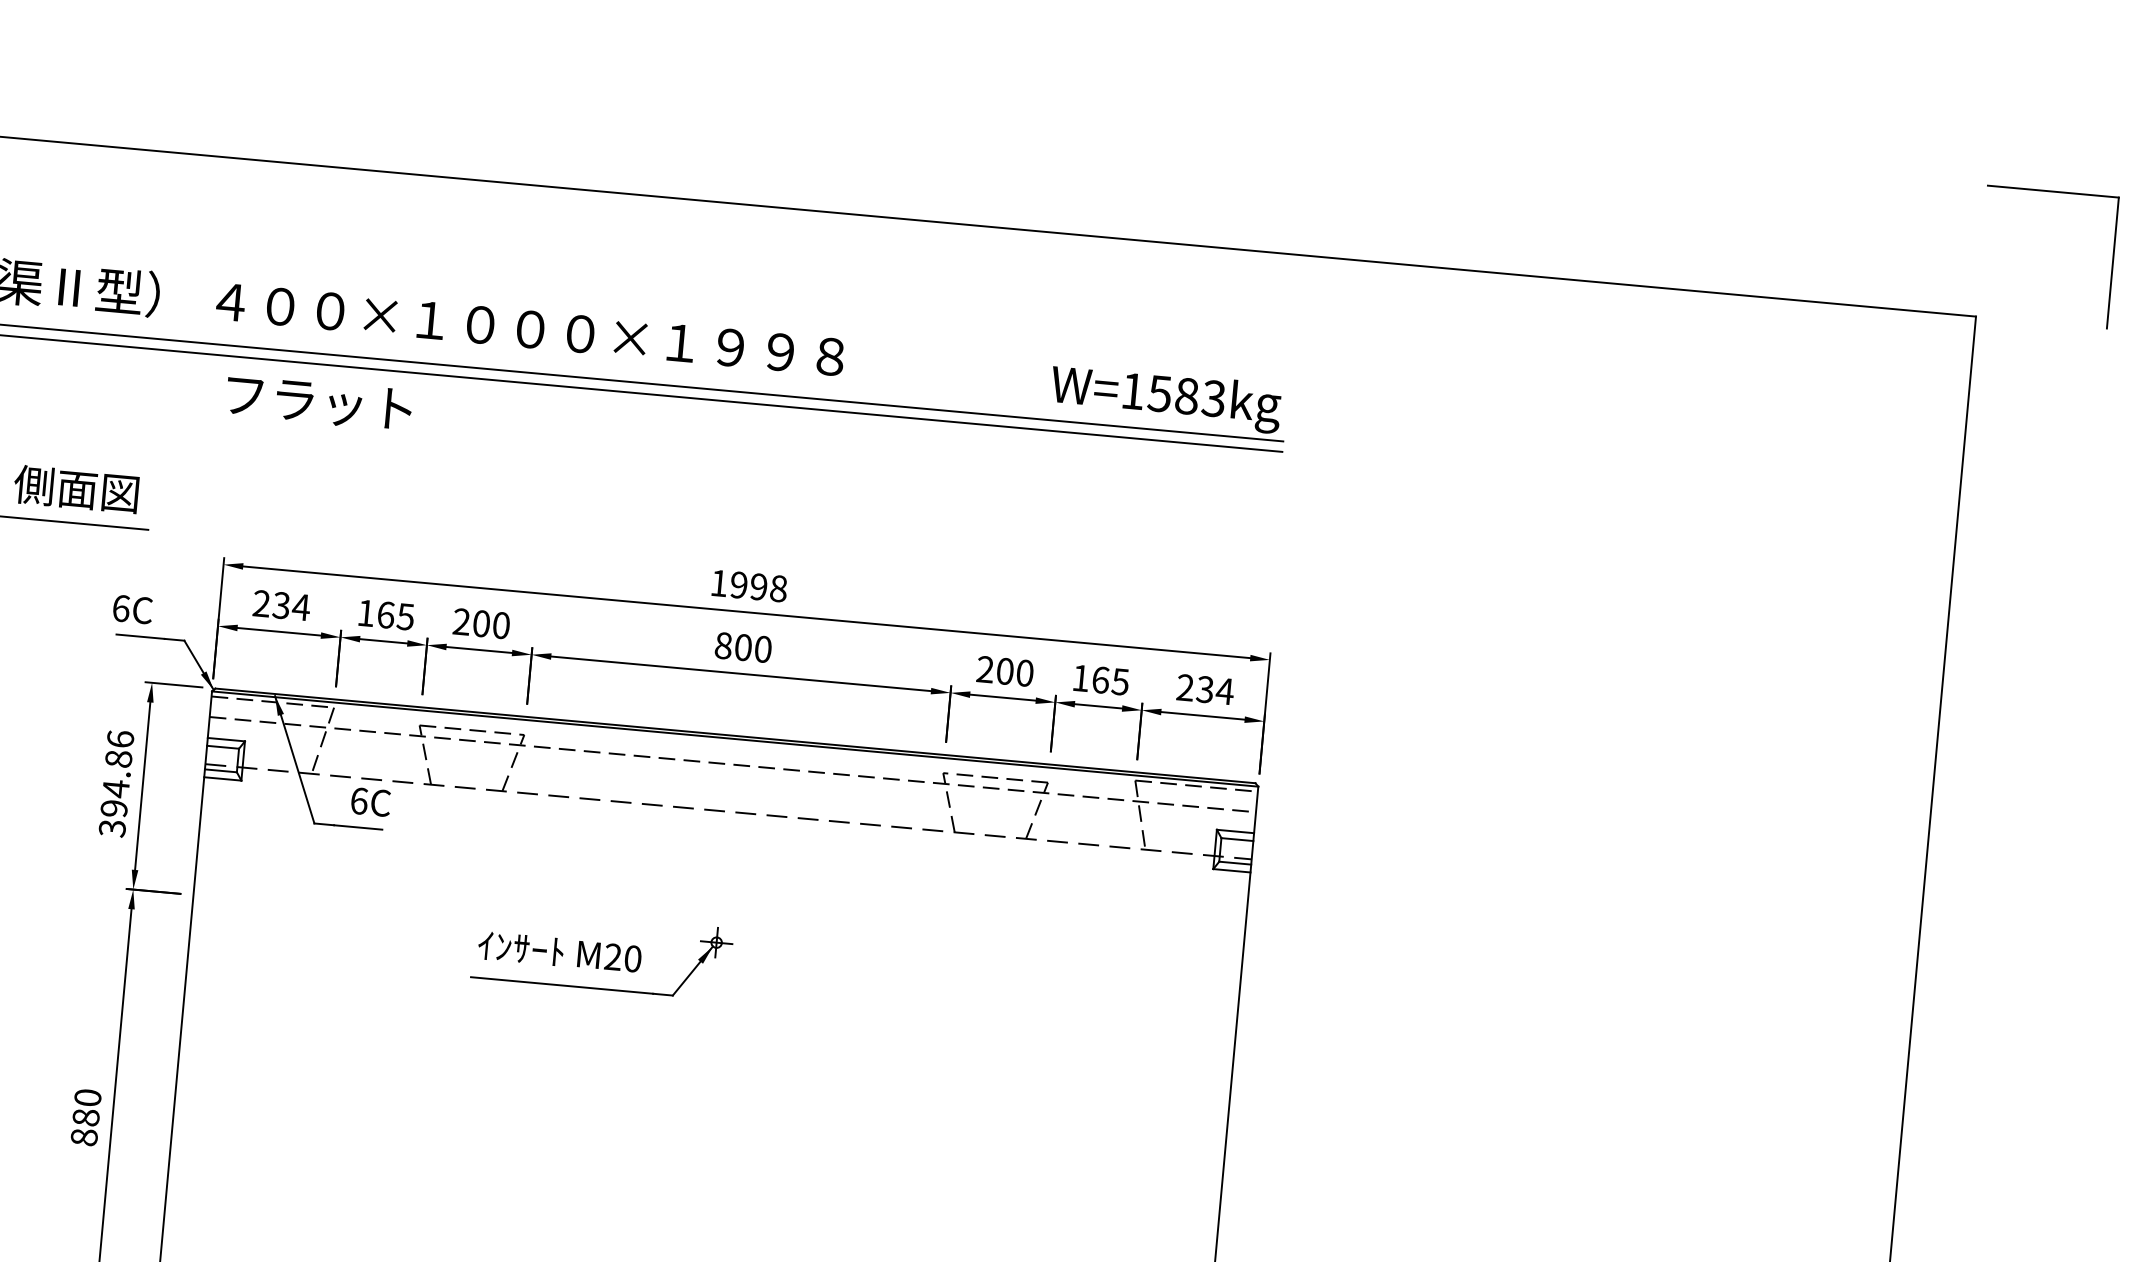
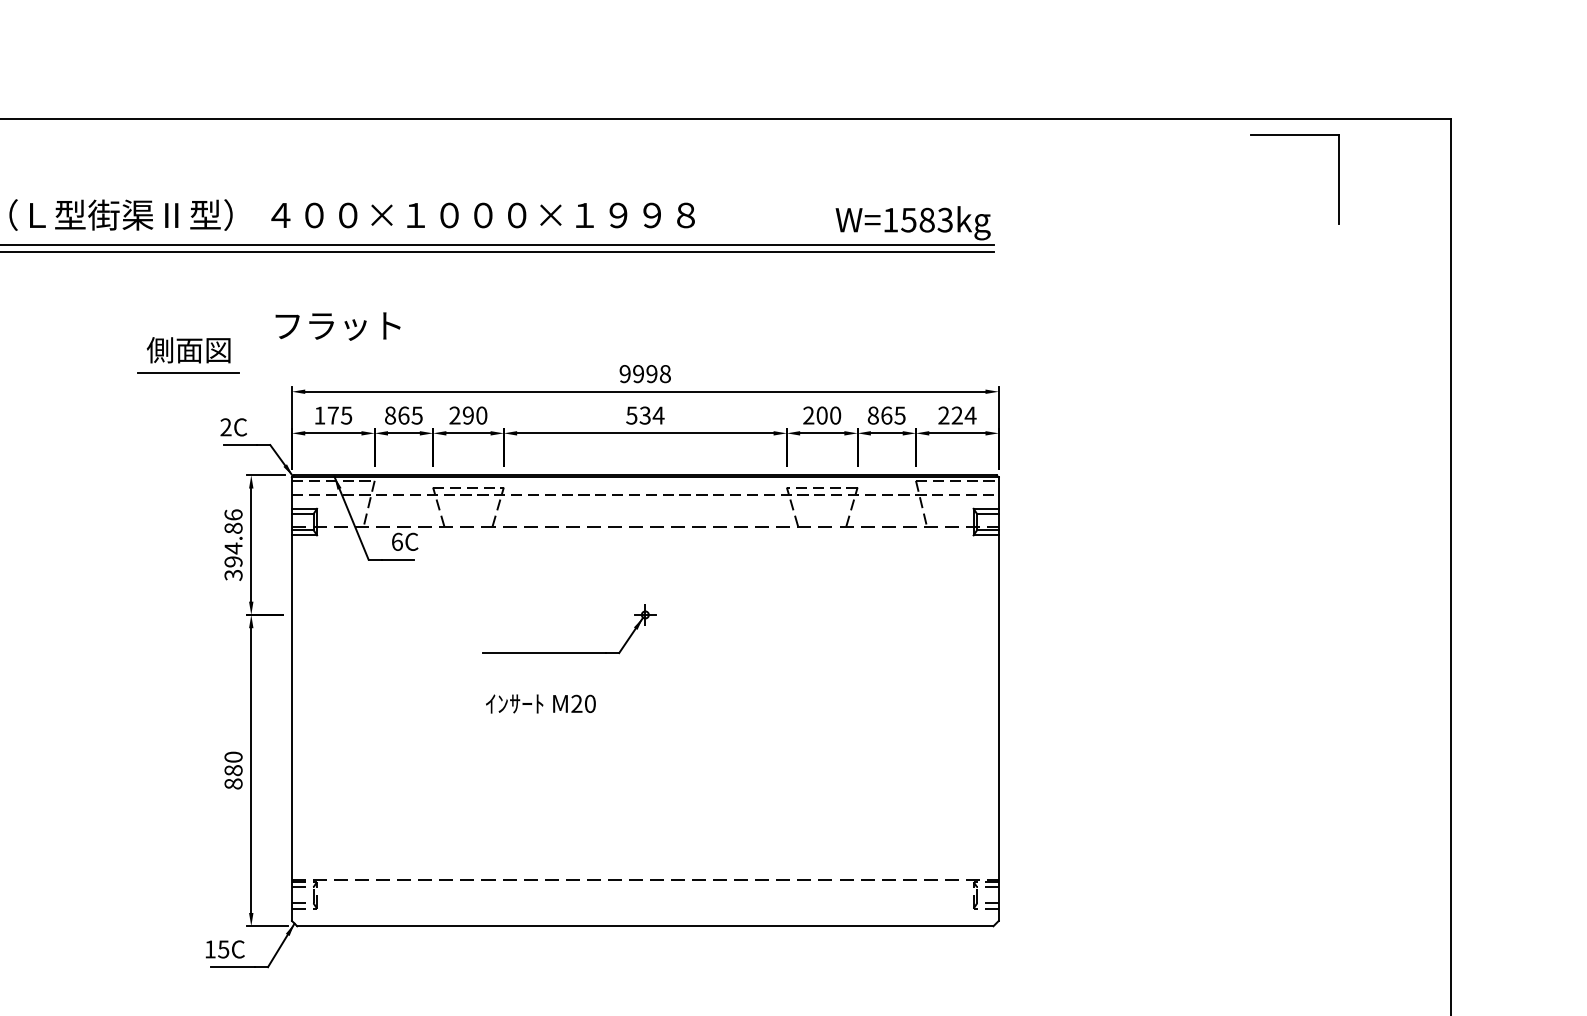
part: (2052, 191) -> (1294, 135), moved
text: (318, 402) -> (337, 326), moved
text: (718, 583) -> (624, 374), 1998 -> 9998
text: (281, 605) -> (333, 415), 234 -> 175
text: (120, 608) -> (225, 427), 6C -> 2C
text: (366, 613) -> (390, 415), 165 -> 865
text: (480, 623) -> (467, 415), 200 -> 290
text: (743, 647) -> (645, 415), 800 -> 534
text: (1079, 678) -> (872, 415), 165 -> 865
text: (1204, 689) -> (956, 415), 234 -> 224
text: (559, 951) -> (540, 703), moved

